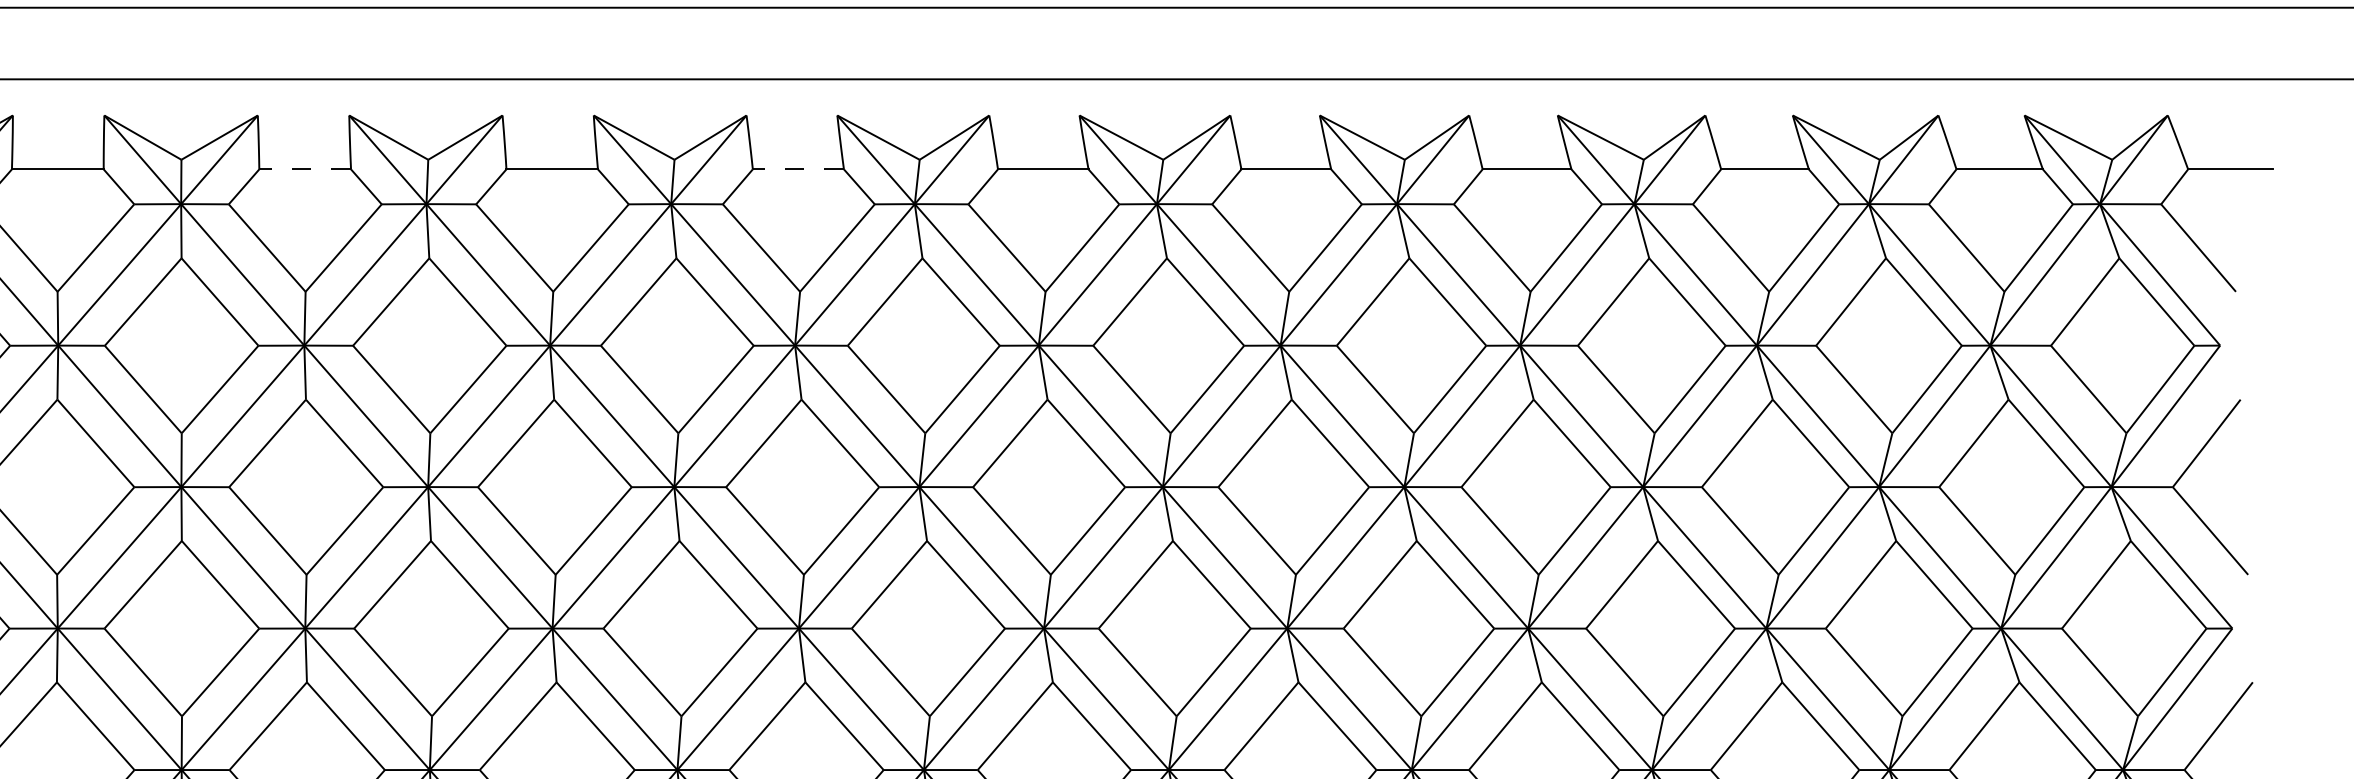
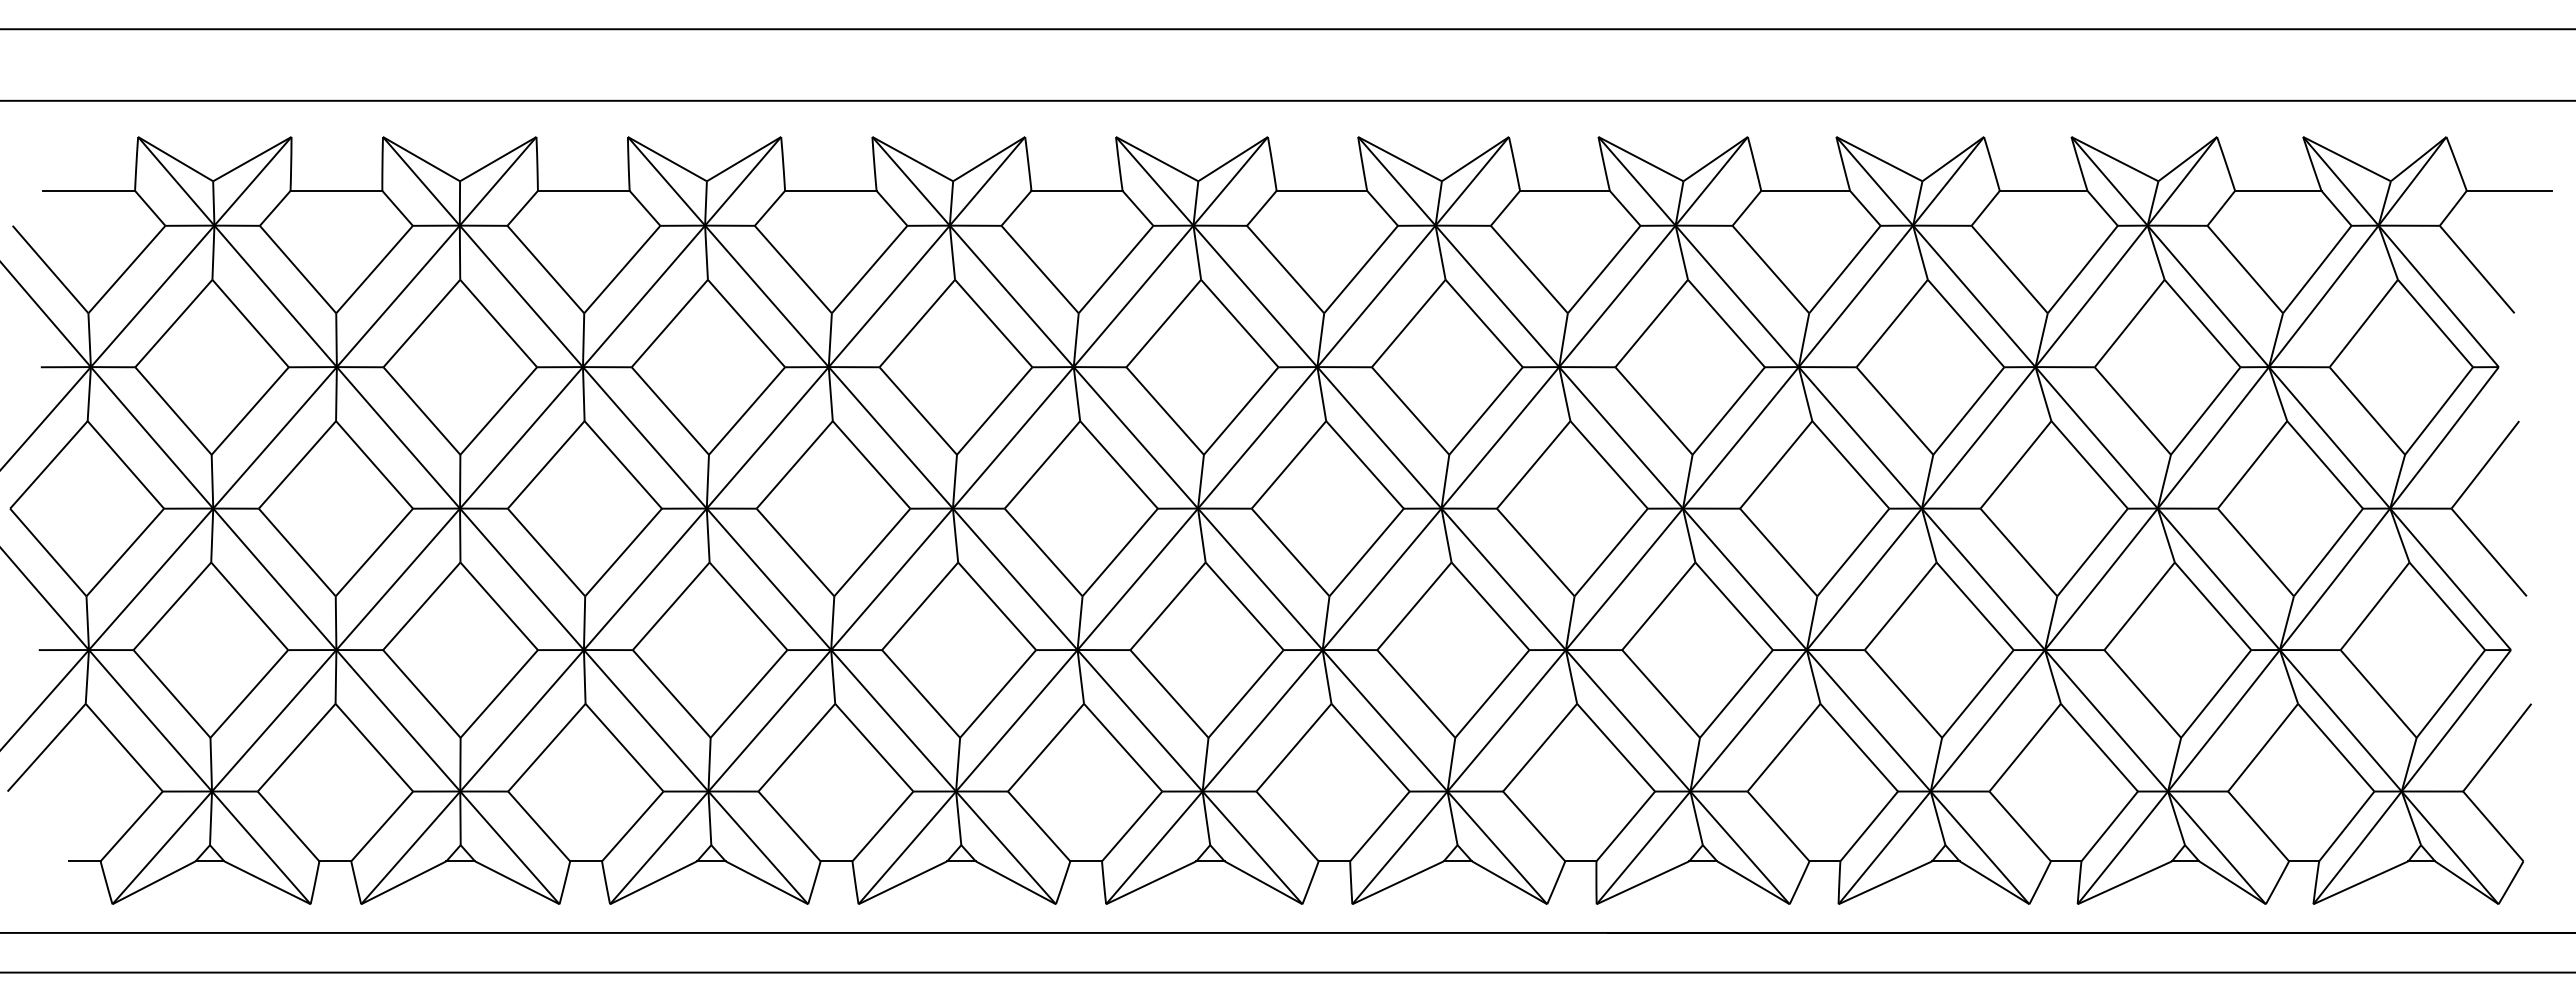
line: (304, 169) -> (583, 190), dashed -> solid
line: (798, 169) -> (1077, 190), dashed -> solid

